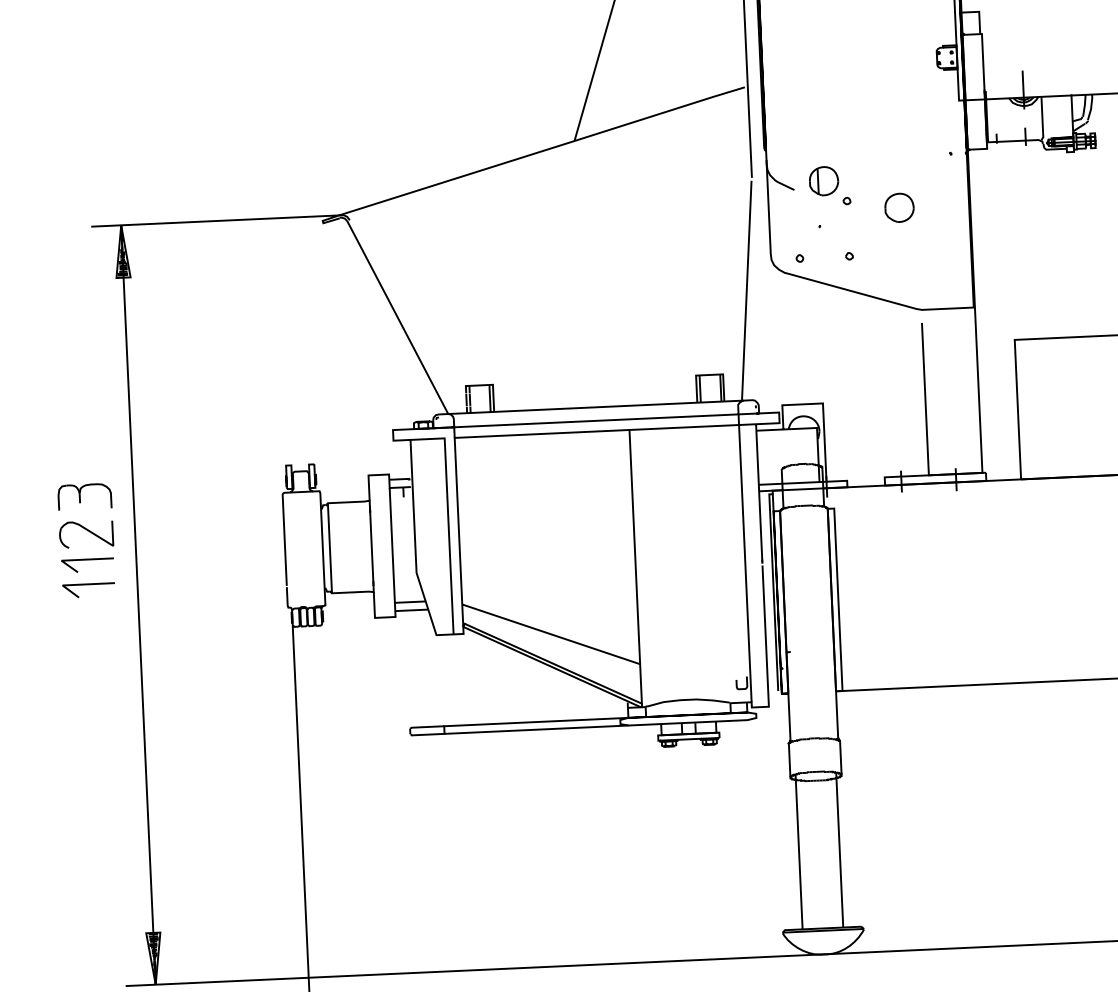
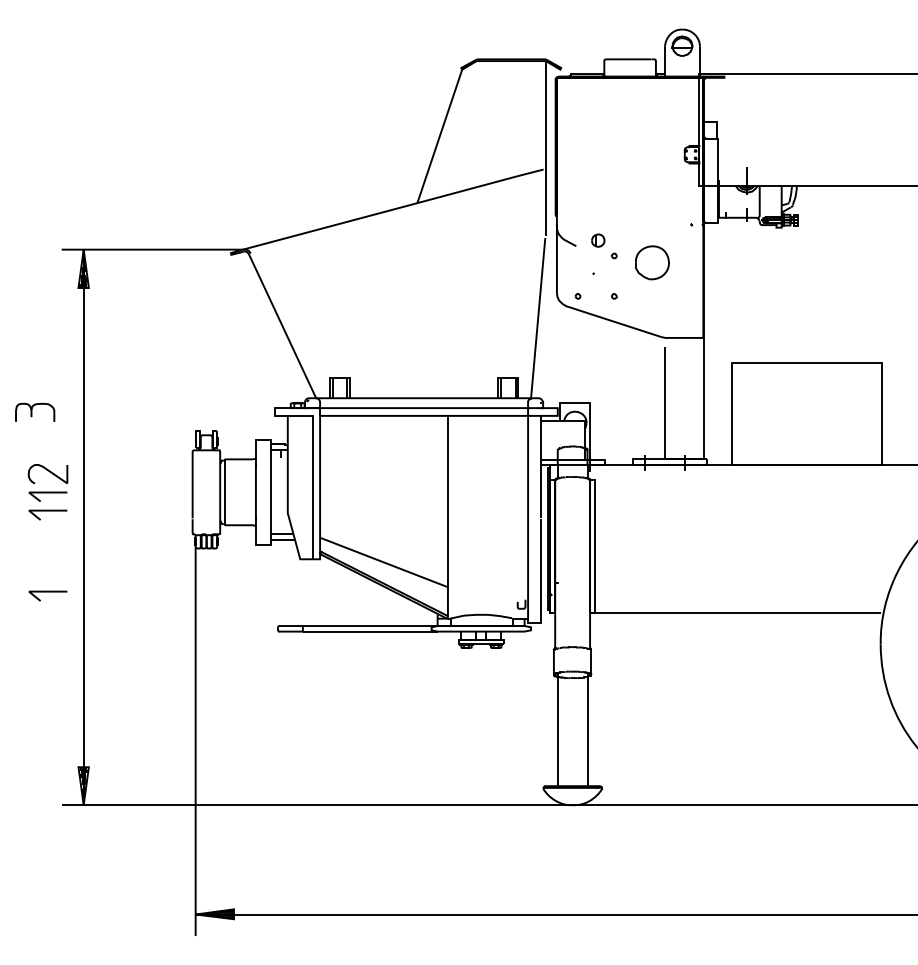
part: (824, 180) -> (598, 240), size x0.6
part: (899, 207) -> (652, 262), size x1.6
part: (85, 495) -> (35, 411), moved
line: (92, 696) -> (47, 592), added

